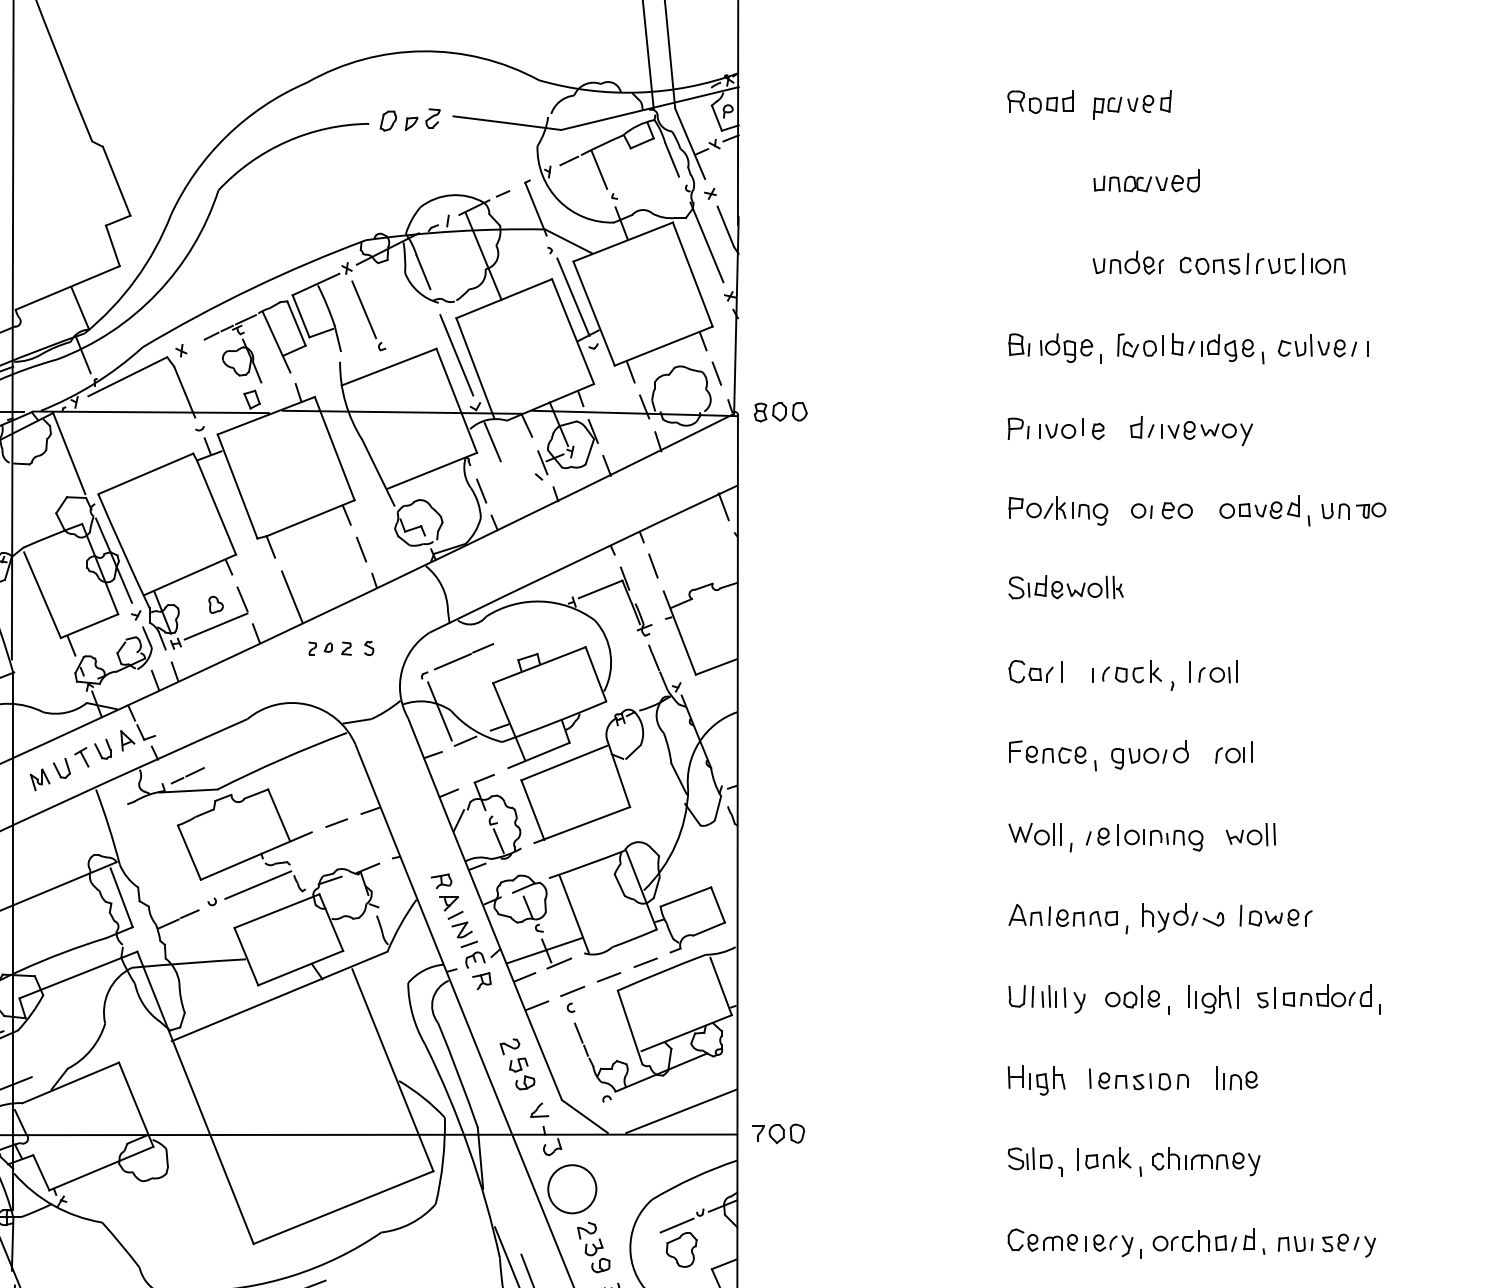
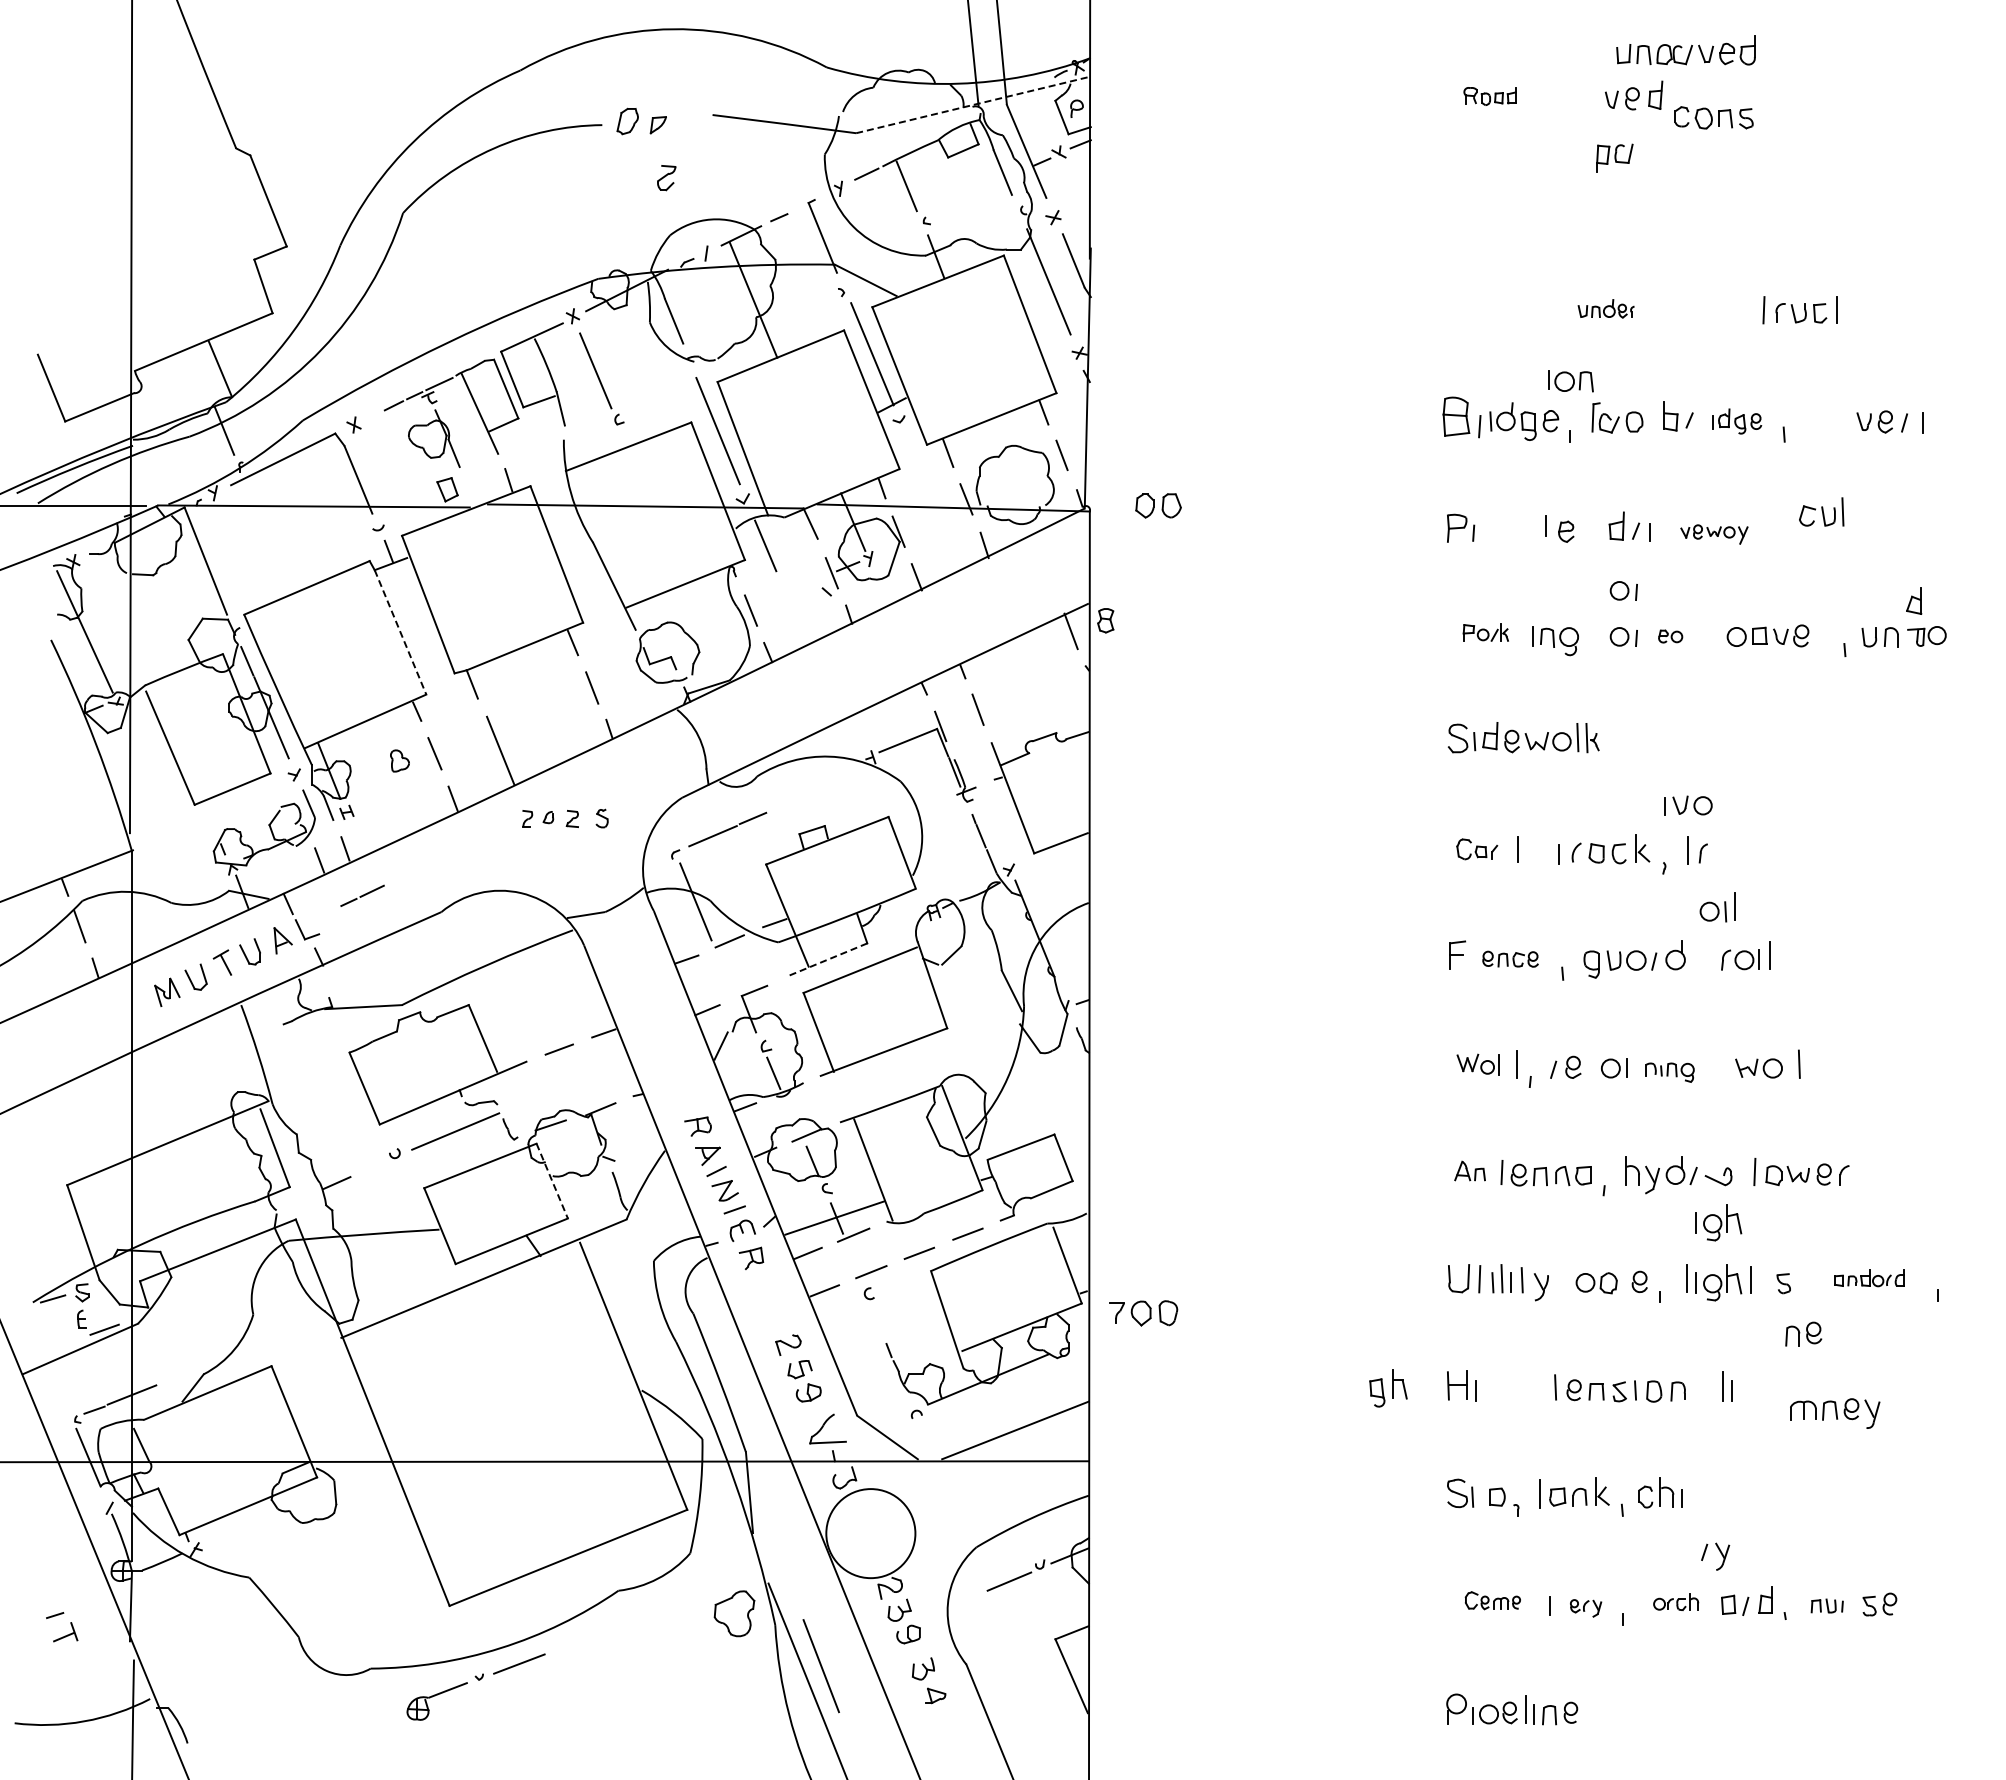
part: (1040, 102) -> (1489, 96), size x0.6
part: (1107, 107) -> (1614, 157), moved
line: (649, 108) -> (973, 104), solid -> dashed
part: (432, 118) -> (666, 178), moved
part: (1146, 180) -> (1685, 50), moved
part: (1128, 262) -> (1606, 308), size x0.6
part: (1209, 265) -> (1713, 117), moved
part: (1327, 266) -> (1570, 381), moved
part: (1019, 345) -> (1461, 417), size x1.4
line: (1163, 345) -> (1652, 417), removed
part: (1295, 345) -> (1821, 511), moved
part: (1227, 348) -> (1737, 421), size x0.7
part: (760, 412) -> (1105, 620), moved
part: (1057, 431) -> (1688, 805), moved
part: (1210, 433) -> (1714, 534), size x0.6
part: (1141, 475) -> (1623, 590), added
part: (1293, 506) -> (1914, 600), moved
line: (216, 507) -> (400, 632), solid -> dashed
part: (1037, 507) -> (1485, 632), size x0.6
part: (1177, 510) -> (1670, 636), size x0.6
line: (215, 626) -> (399, 789), removed
line: (71, 646) -> (208, 815), removed
part: (1030, 671) -> (1476, 849), size x0.7
part: (1223, 671) -> (1717, 907), moved
part: (1056, 754) -> (1510, 958), size x0.7
line: (538, 755) -> (826, 960), solid -> dashed
line: (187, 775) -> (362, 895), moved
part: (1031, 834) -> (1477, 1064), size x0.7
line: (1266, 834) -> (1788, 1064), removed
line: (1118, 835) -> (1592, 1065), removed
part: (1176, 840) -> (1669, 1072), size x0.7
line: (189, 913) -> (364, 1169), removed
part: (1025, 914) -> (1469, 1170), size x0.7
line: (331, 922) -> (552, 1181), solid -> dashed
part: (1213, 953) -> (1718, 1222), added
part: (1327, 995) -> (1869, 1277), size x0.6
line: (1141, 996) -> (1623, 1278), removed
line: (1274, 997) -> (1799, 1280), removed
line: (578, 1032) -> (879, 1326), removed
part: (1243, 1080) -> (1803, 1333), moved
part: (1050, 1081) -> (1388, 1388), moved
part: (539, 1109) -> (827, 1428), size x1.6
part: (778, 1133) -> (1143, 1313), moved
line: (1033, 1158) -> (1480, 1492), removed
part: (1226, 1164) -> (1835, 1413), moved
circle: (572, 1189) -> (870, 1533), size x1.4
part: (1042, 1239) -> (1492, 1600), size x0.6
part: (1180, 1241) -> (1675, 1602), size x0.6
part: (1295, 1243) -> (1827, 1605), size x0.7
part: (1112, 1245) -> (1585, 1608), size x0.6
part: (1364, 1246) -> (1715, 1556), moved
part: (681, 1249) -> (734, 1613), moved

